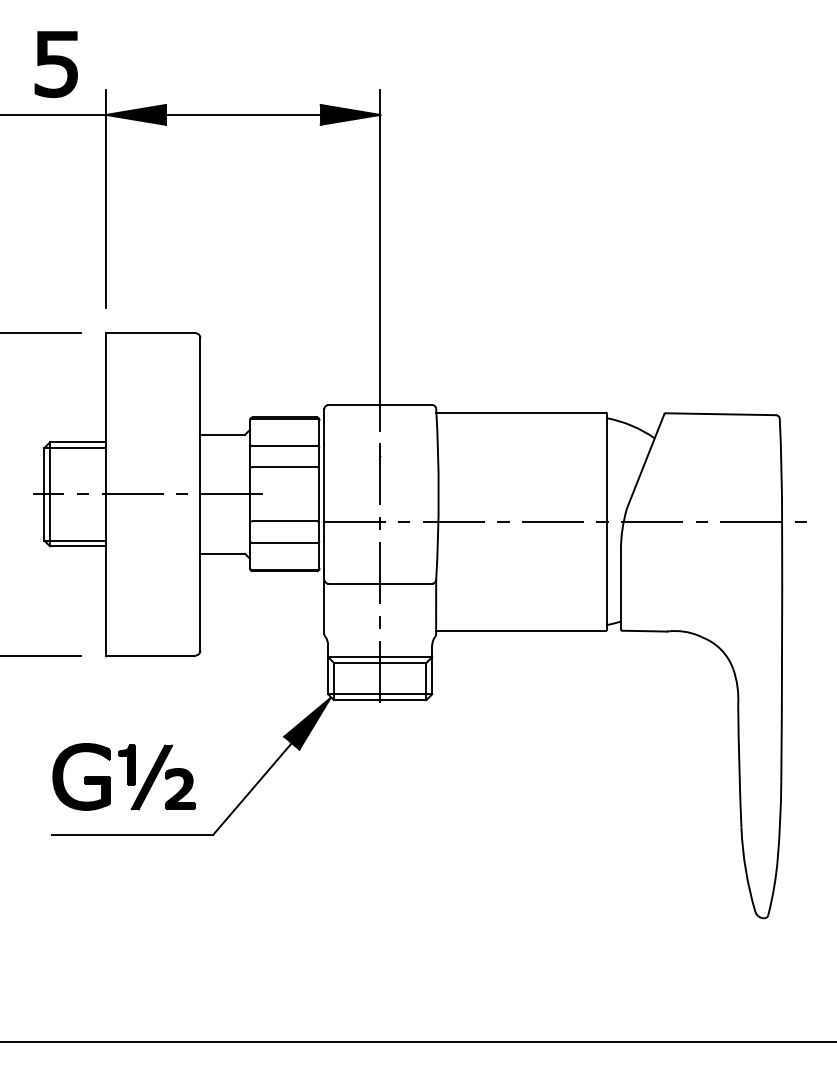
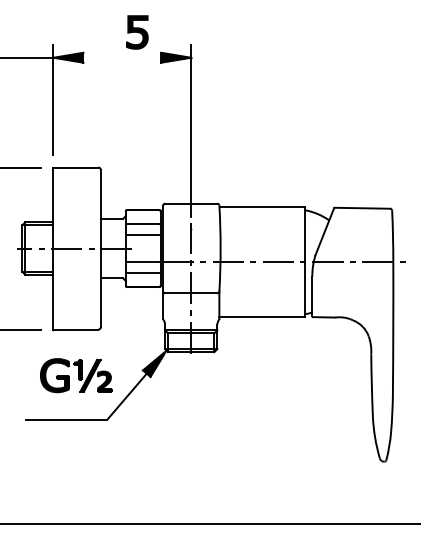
part: (56, 64) -> (137, 32), moved
line: (243, 114) -> (122, 57), removed
part: (124, 776) -> (76, 375), moved

